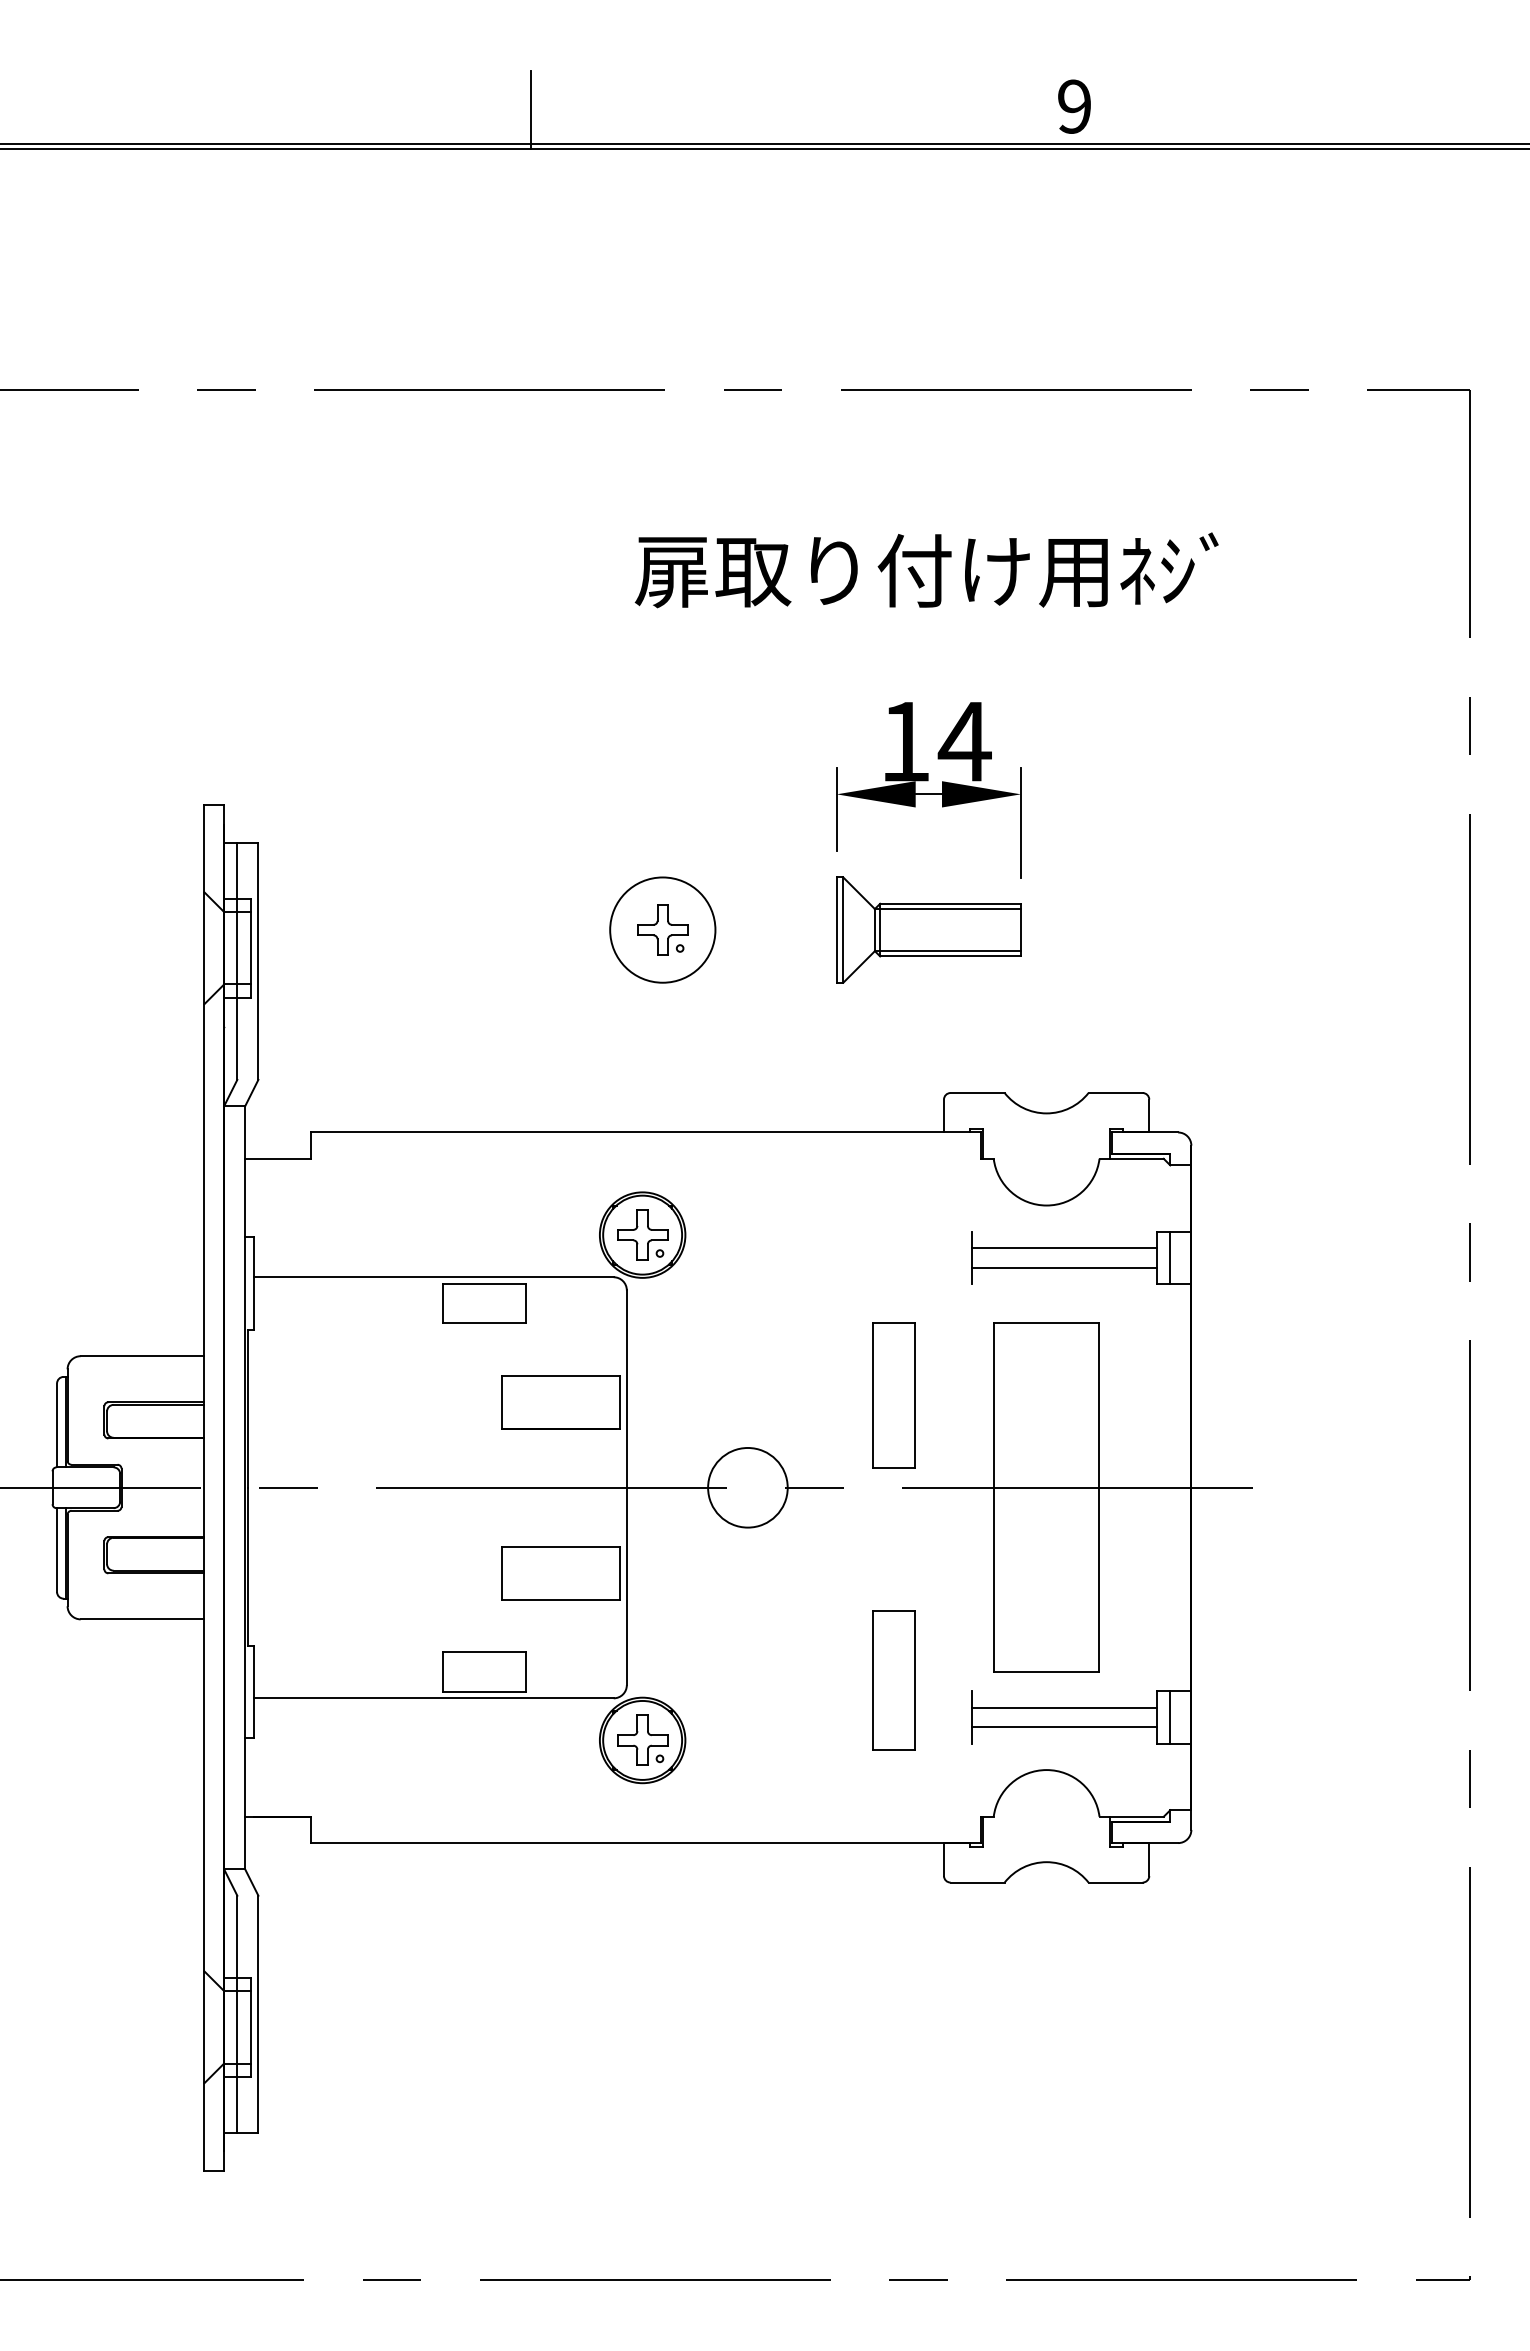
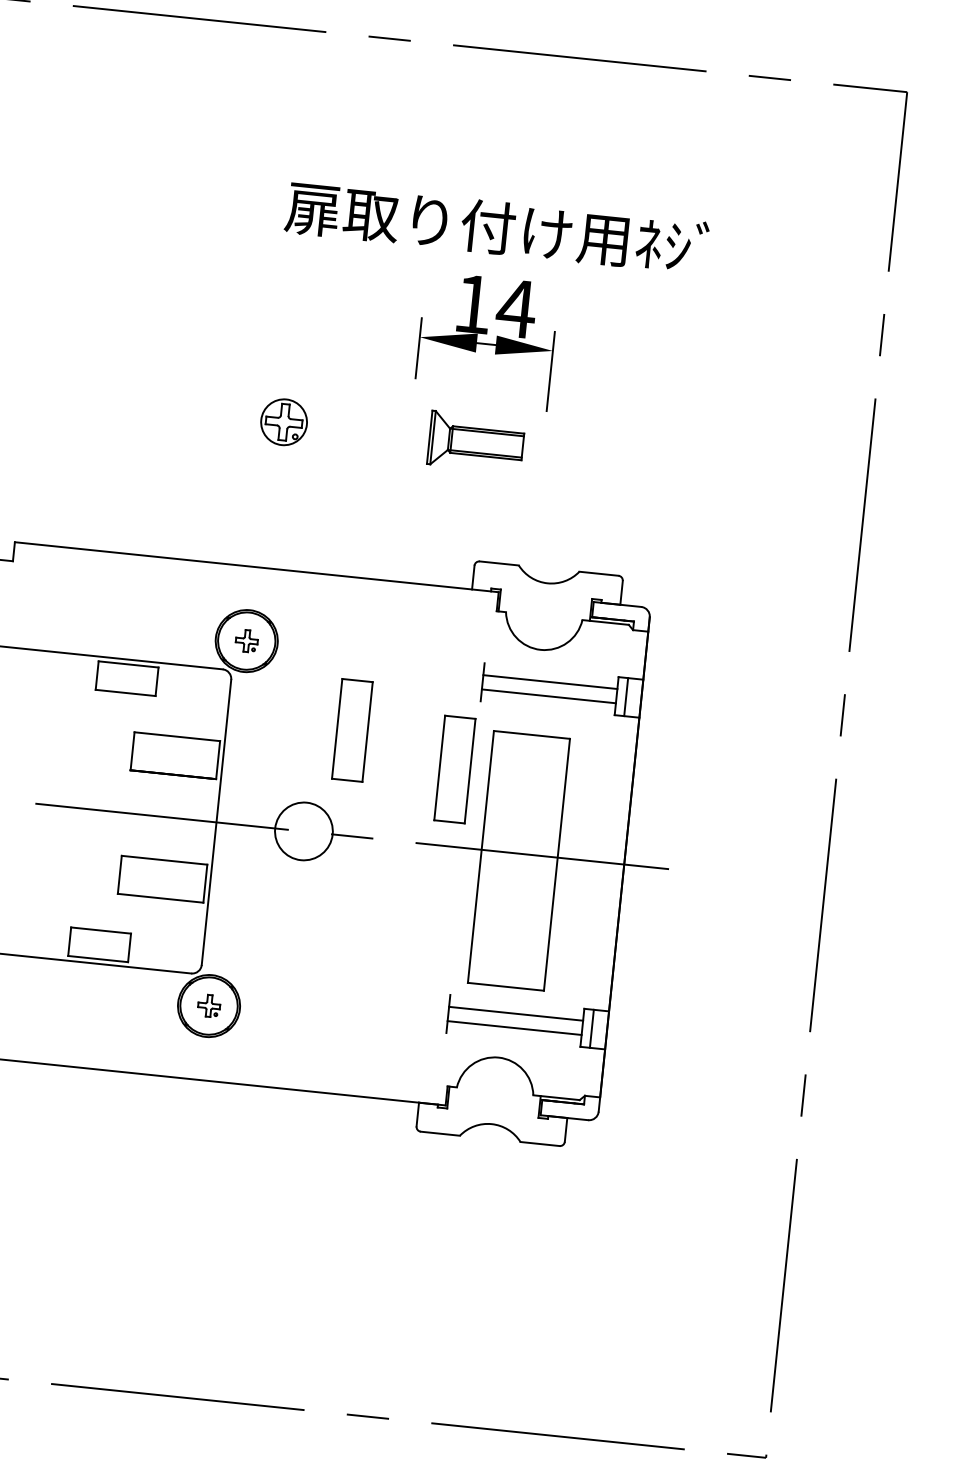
text: (926, 570) -> (496, 227), moved
circle: (662, 929) -> (283, 421), size x0.6
part: (928, 929) -> (476, 441), size x0.7
part: (642, 1234) -> (246, 640), size x0.6
part: (893, 1395) -> (454, 769), moved
part: (893, 1680) -> (352, 730), moved
part: (642, 1739) -> (209, 1005), size x0.6

